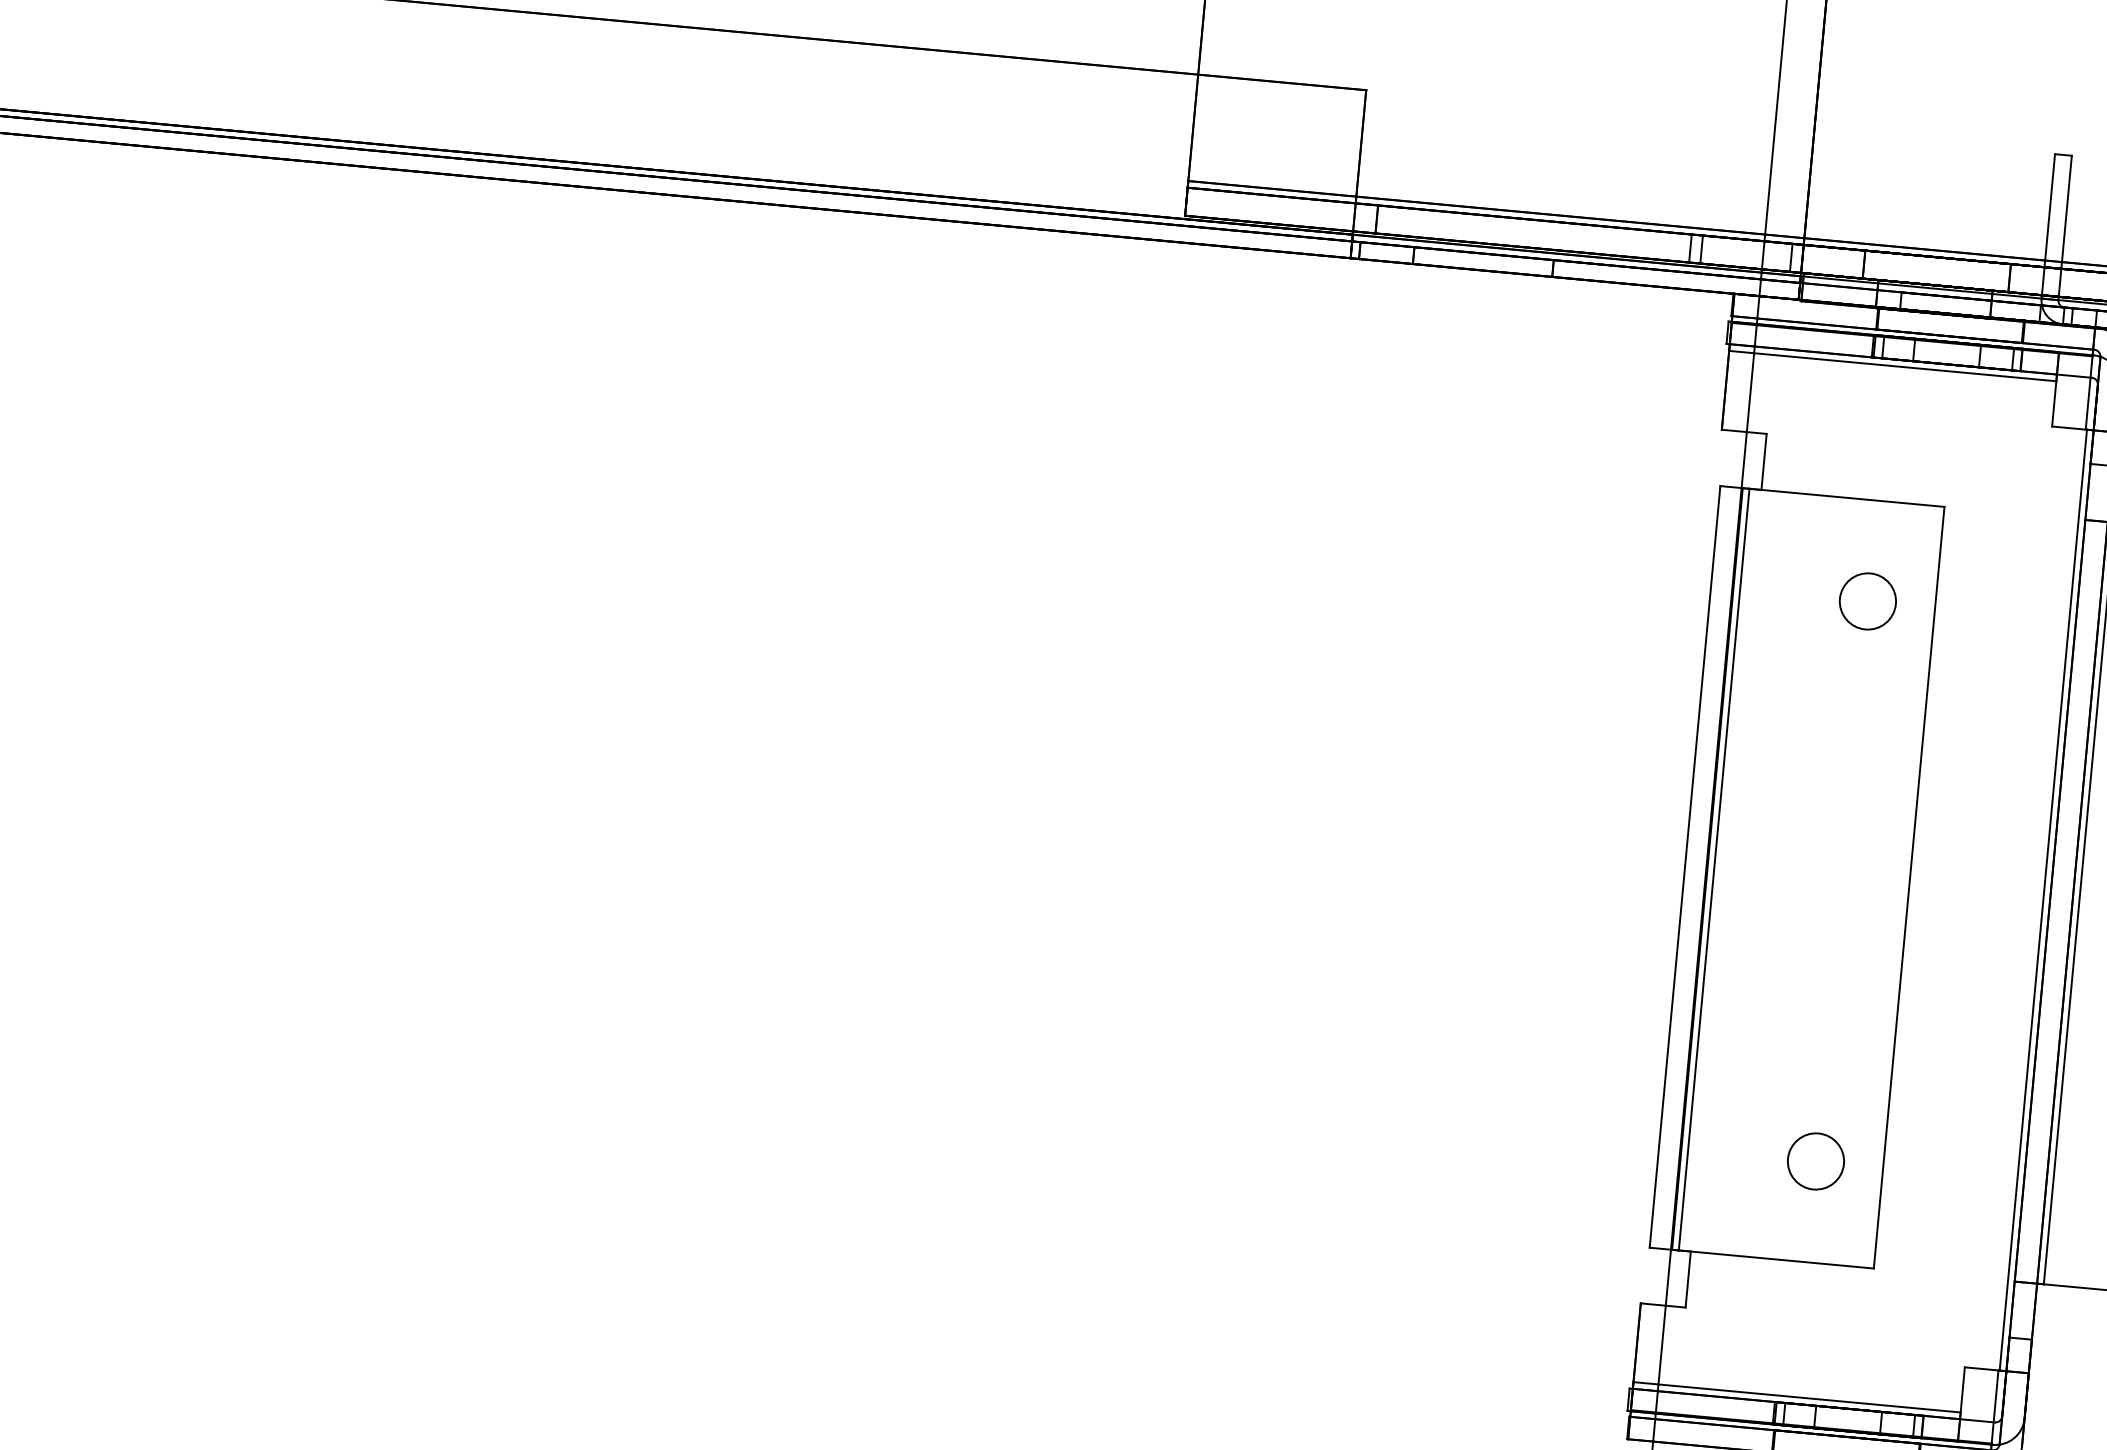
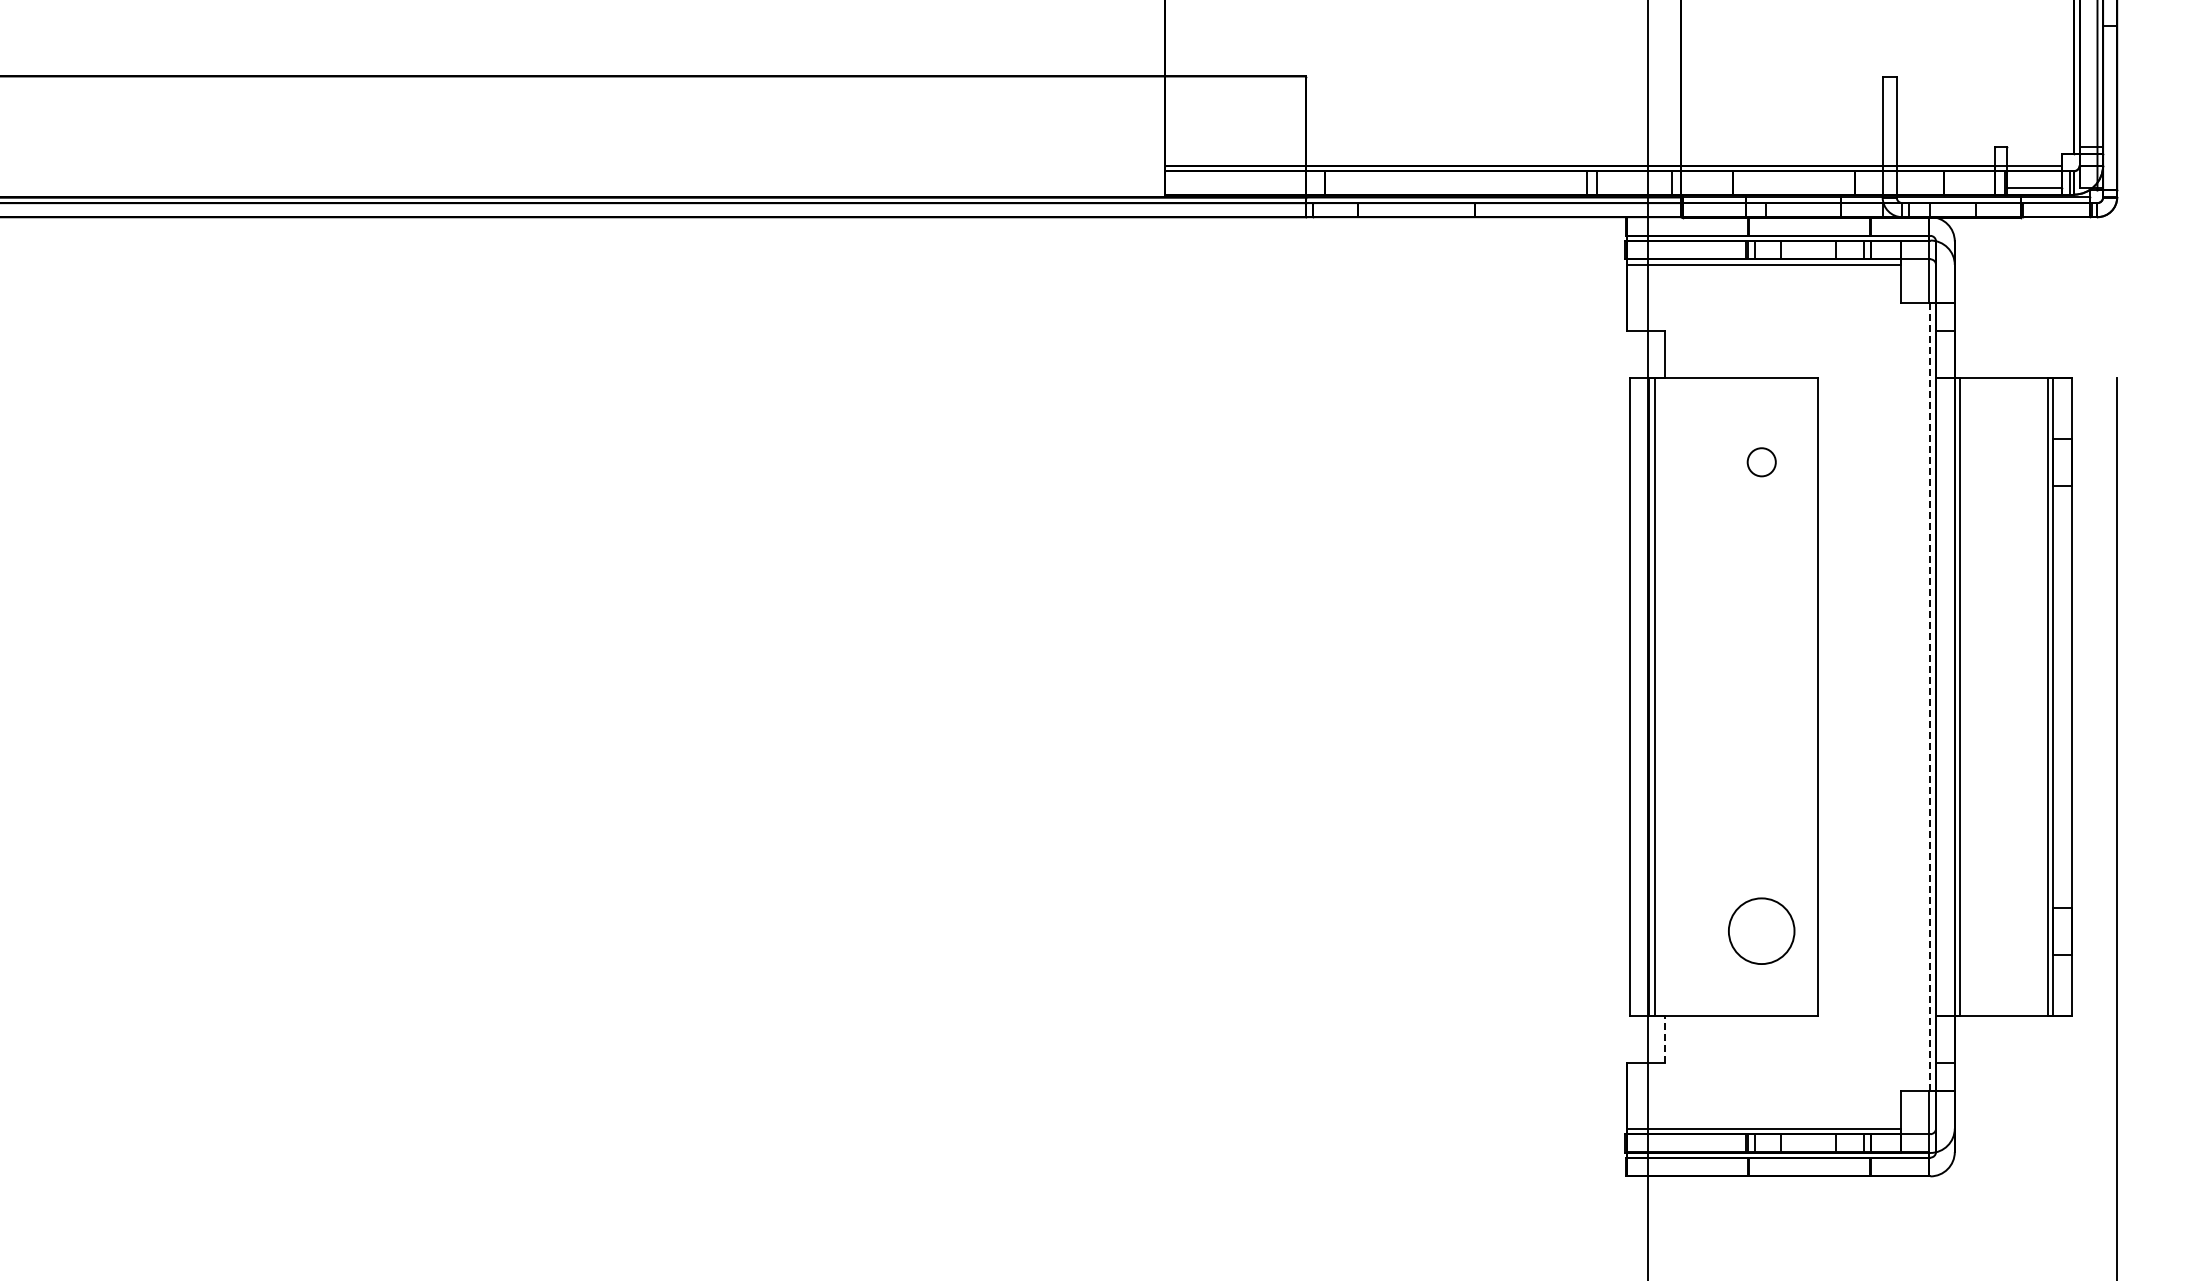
circle: (1867, 600) -> (1761, 461), size x0.6
line: (2043, 899) -> (1930, 696), solid -> dashed
circle: (1815, 1161) -> (1761, 931), size x1.4
line: (1687, 1278) -> (1664, 1038), solid -> dashed

